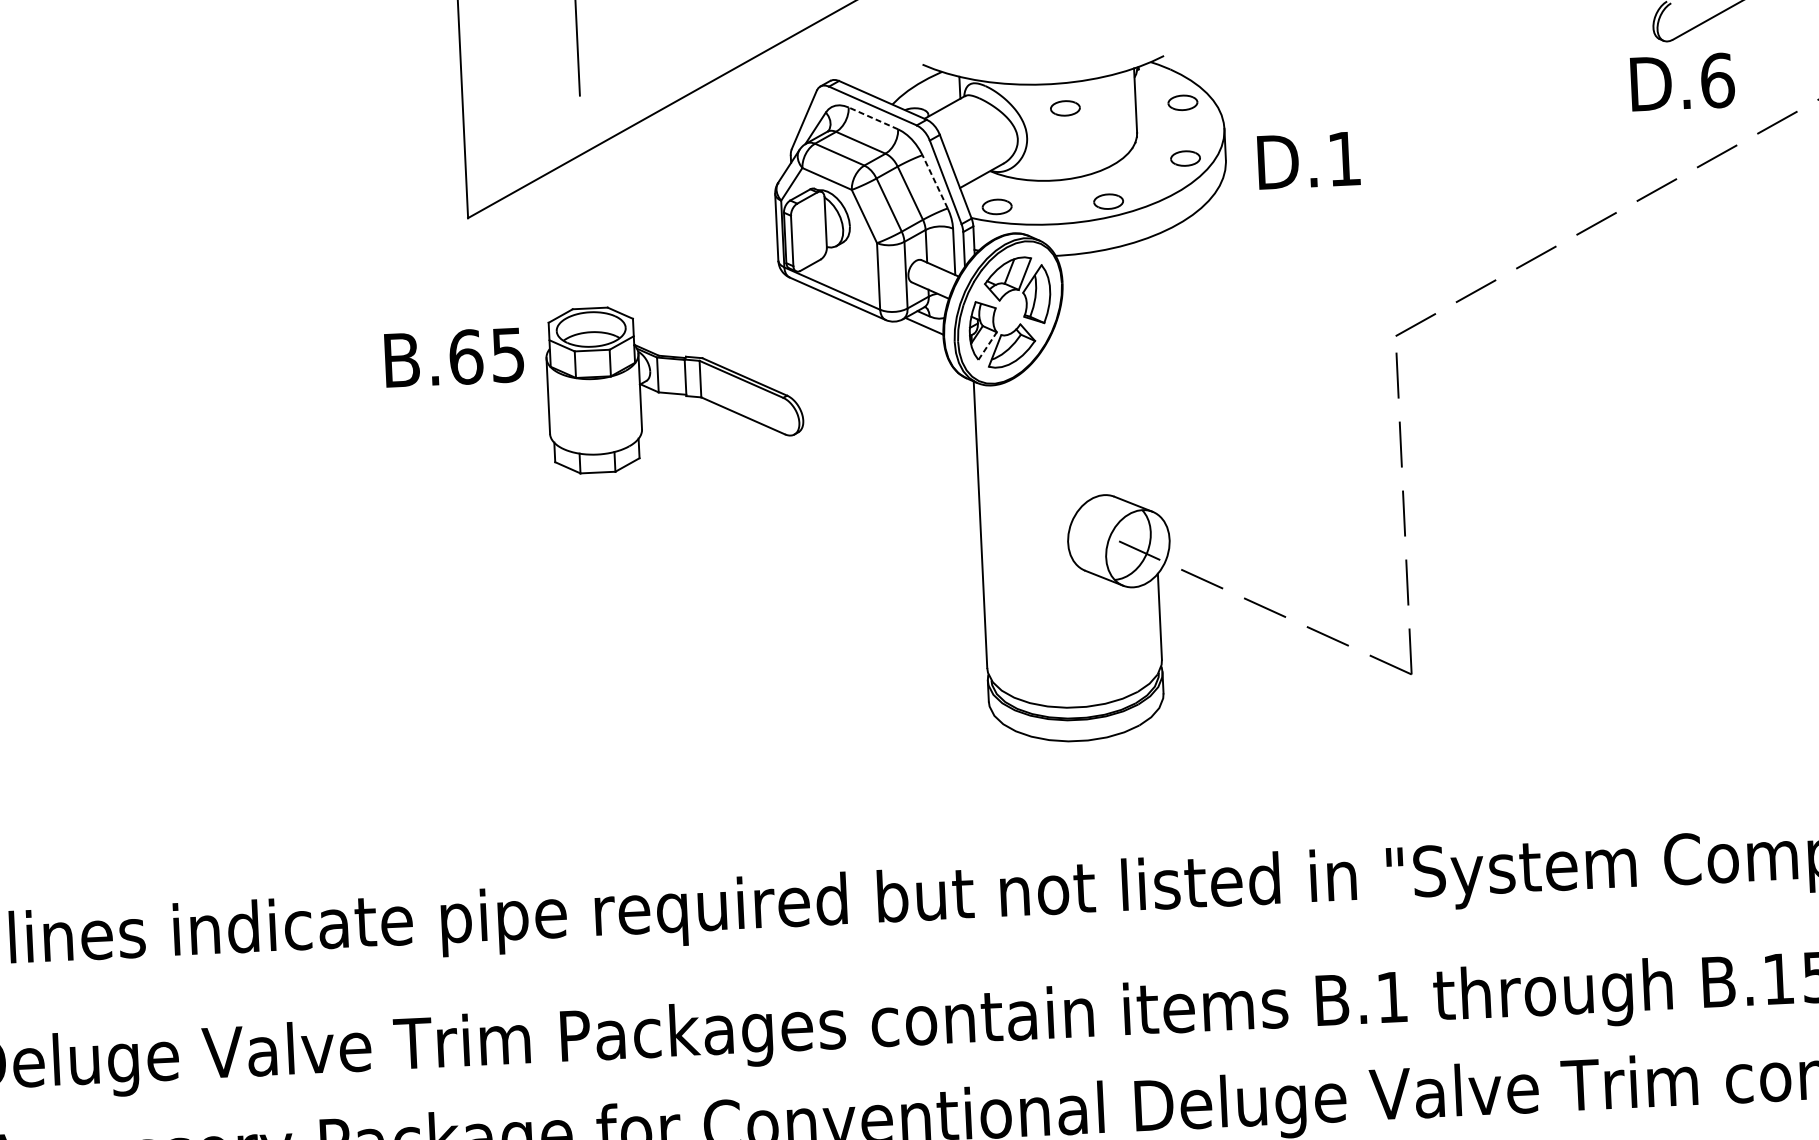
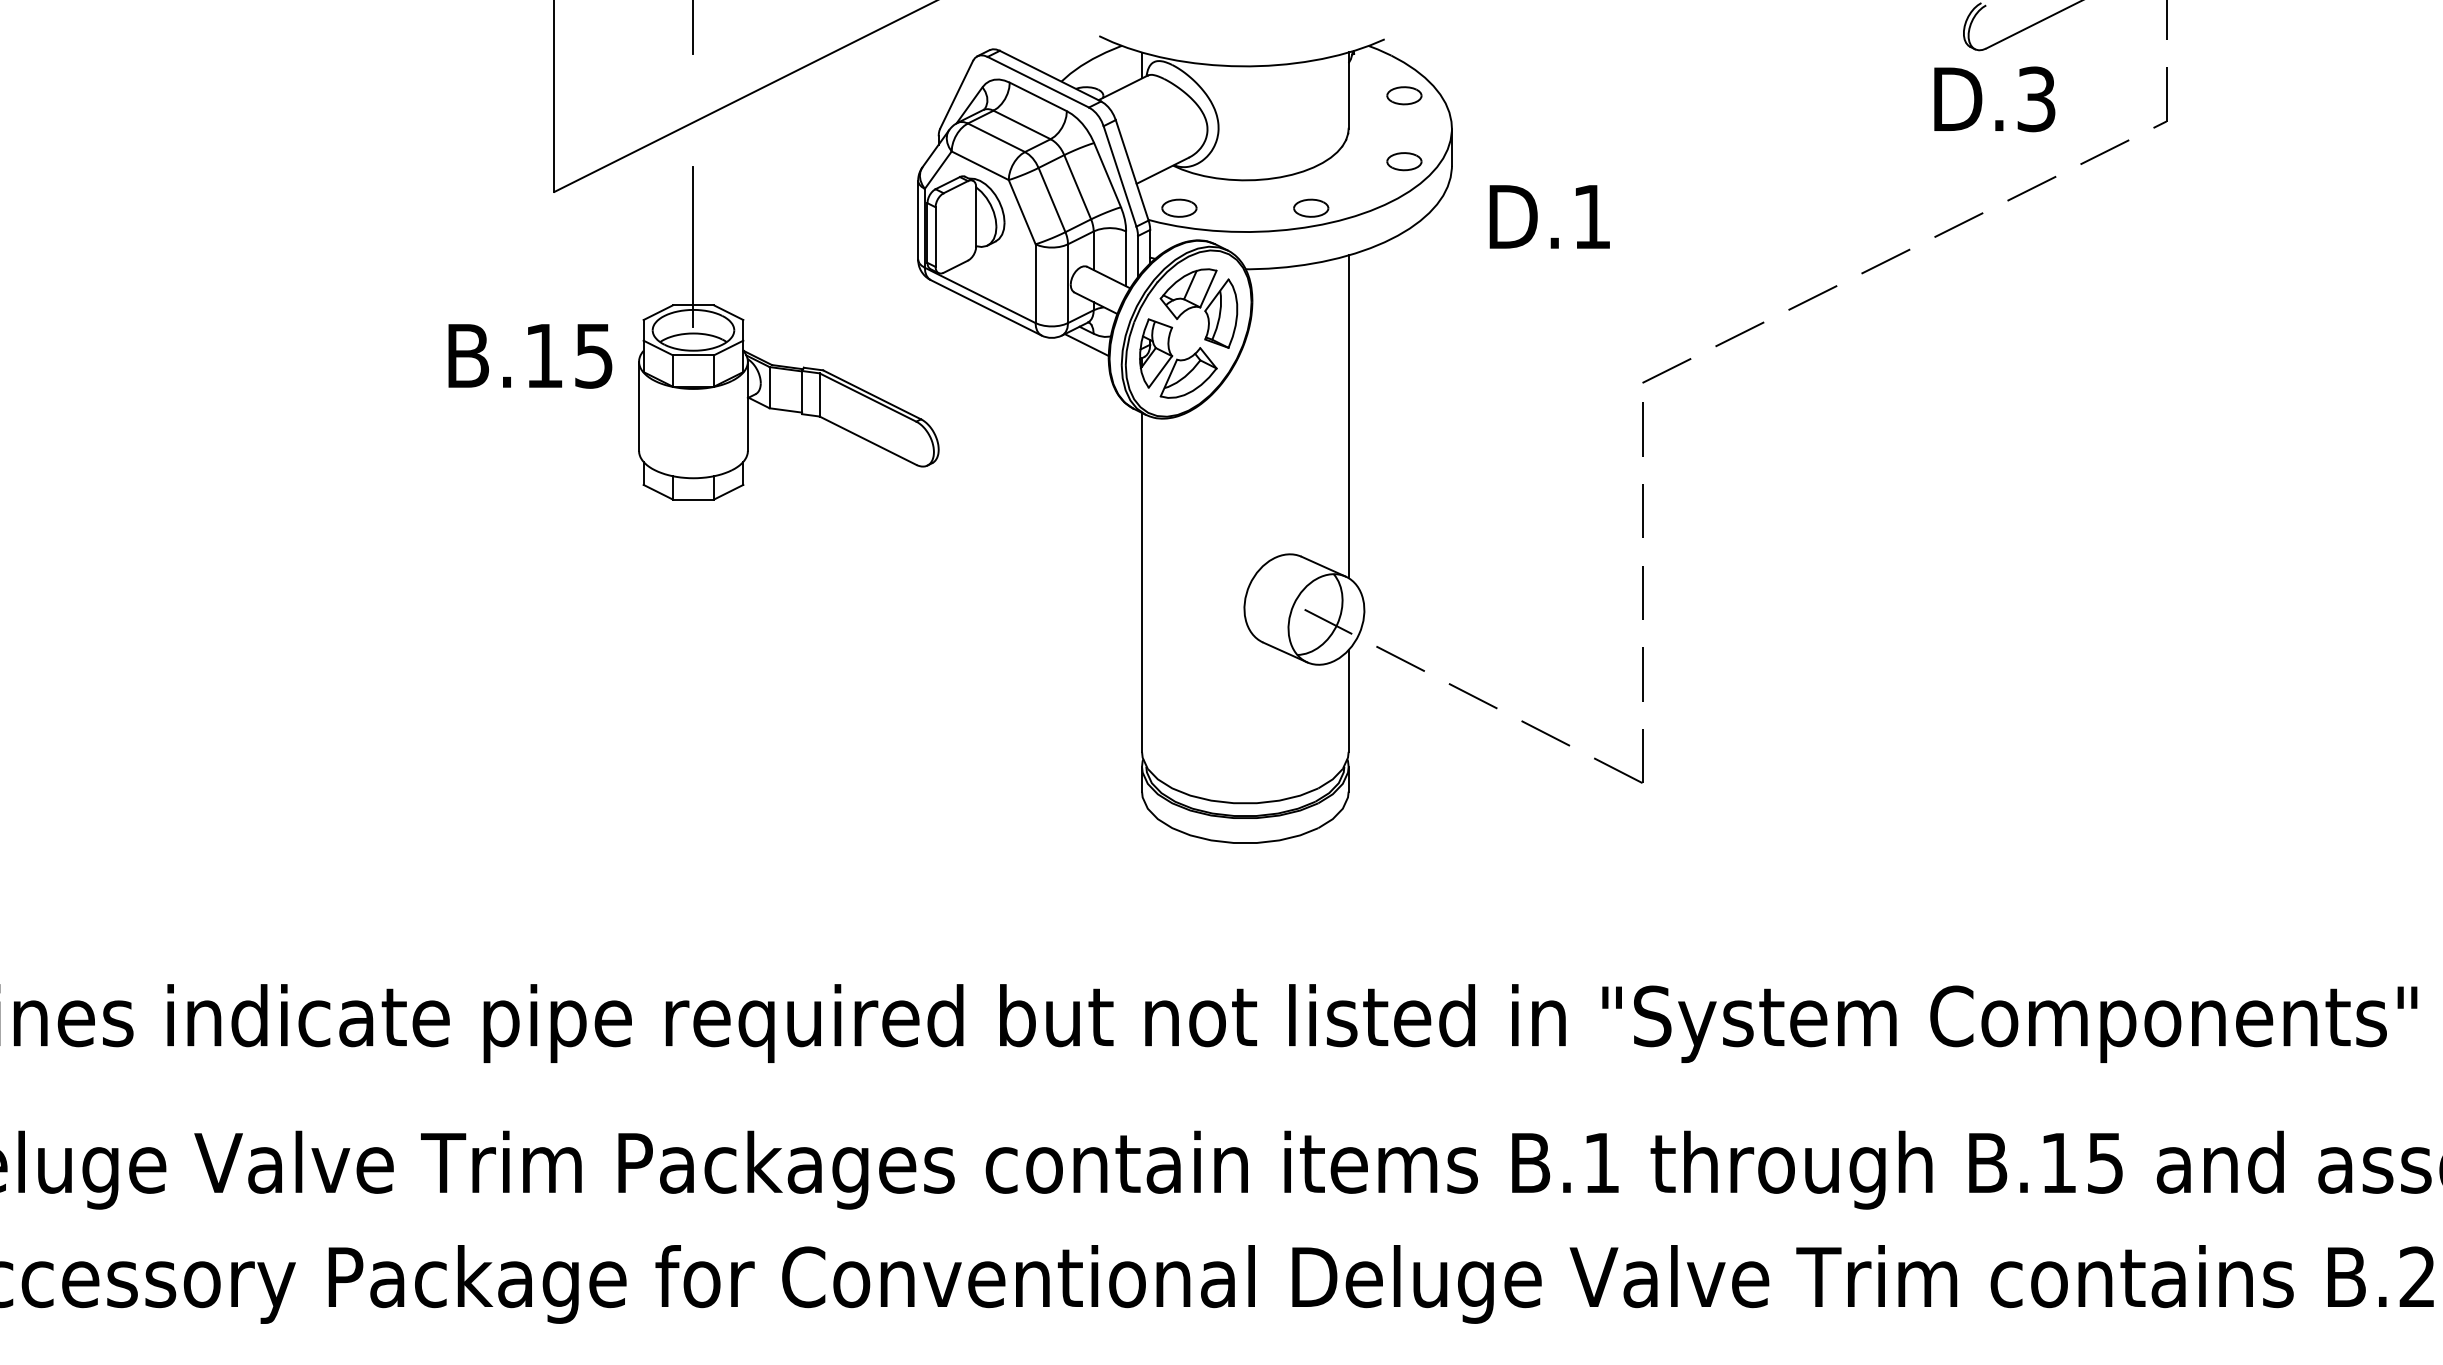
text: (1717, 80) -> (2036, 99), D.6 -> D.3
part: (1065, 108) -> (1265, 95), removed
line: (873, 118) -> (1038, 96), dashed -> solid
text: (1308, 160) -> (1549, 216), moved
line: (935, 182) -> (1107, 175), dashed -> solid
line: (587, 259) -> (693, 247), added
line: (987, 345) -> (1160, 371), dashed -> solid
text: (466, 356) -> (544, 355), B.65 -> B.15
line: (1148, 376) -> (1348, 416), added

